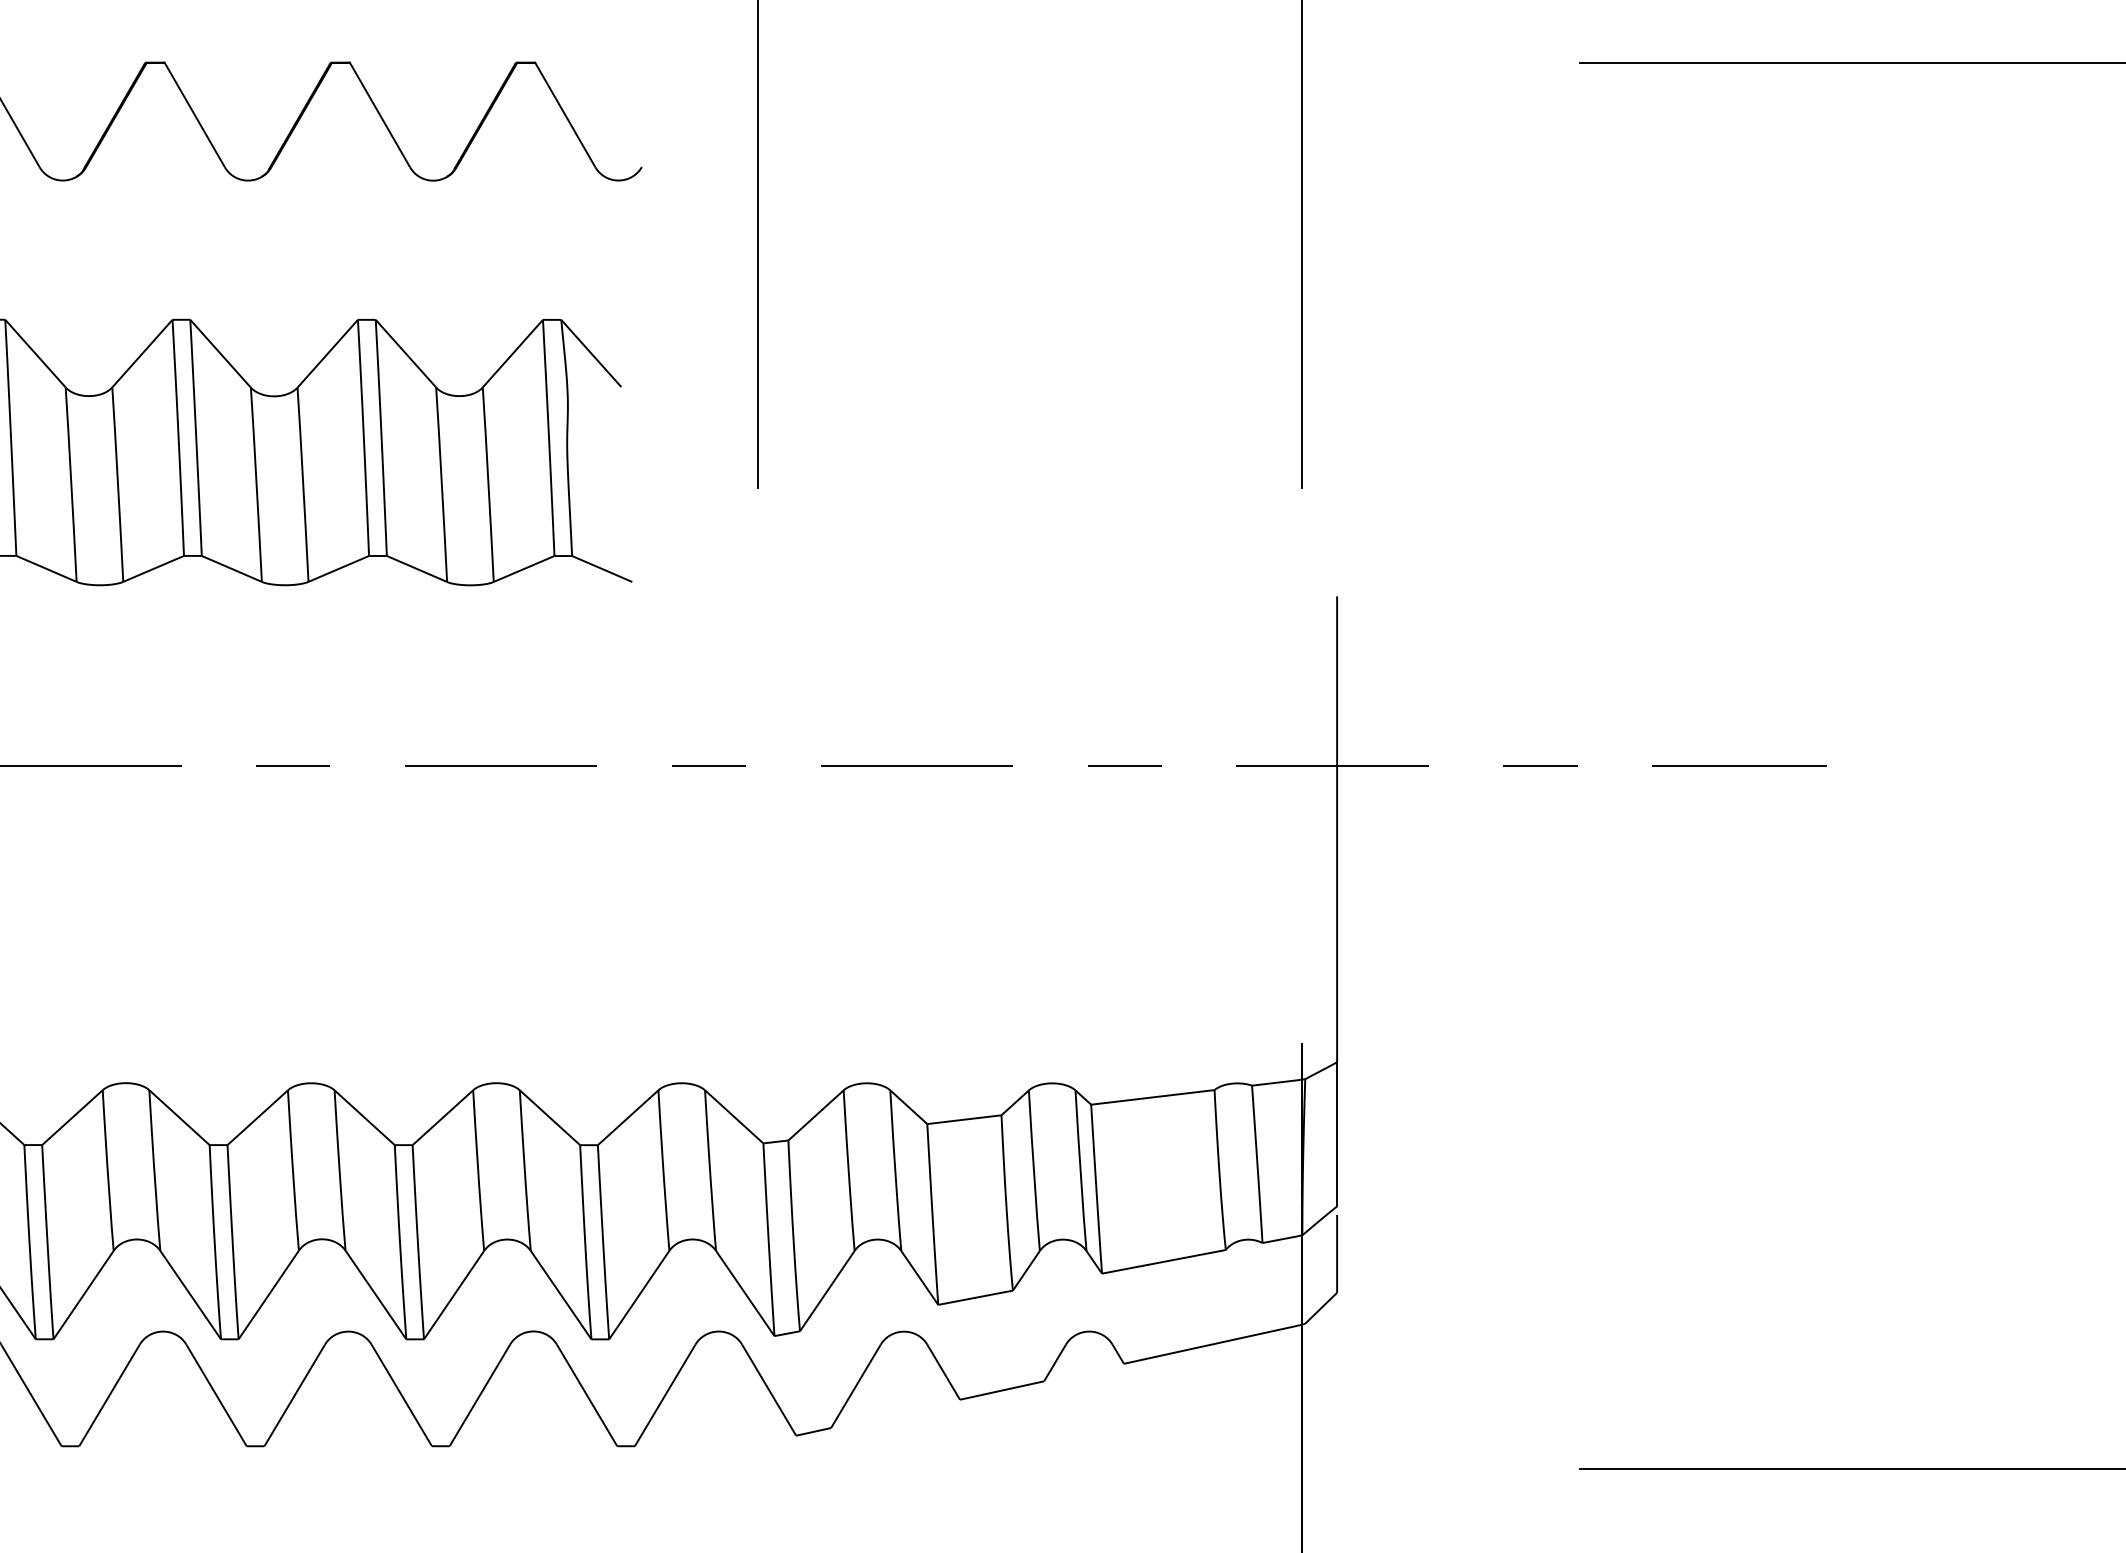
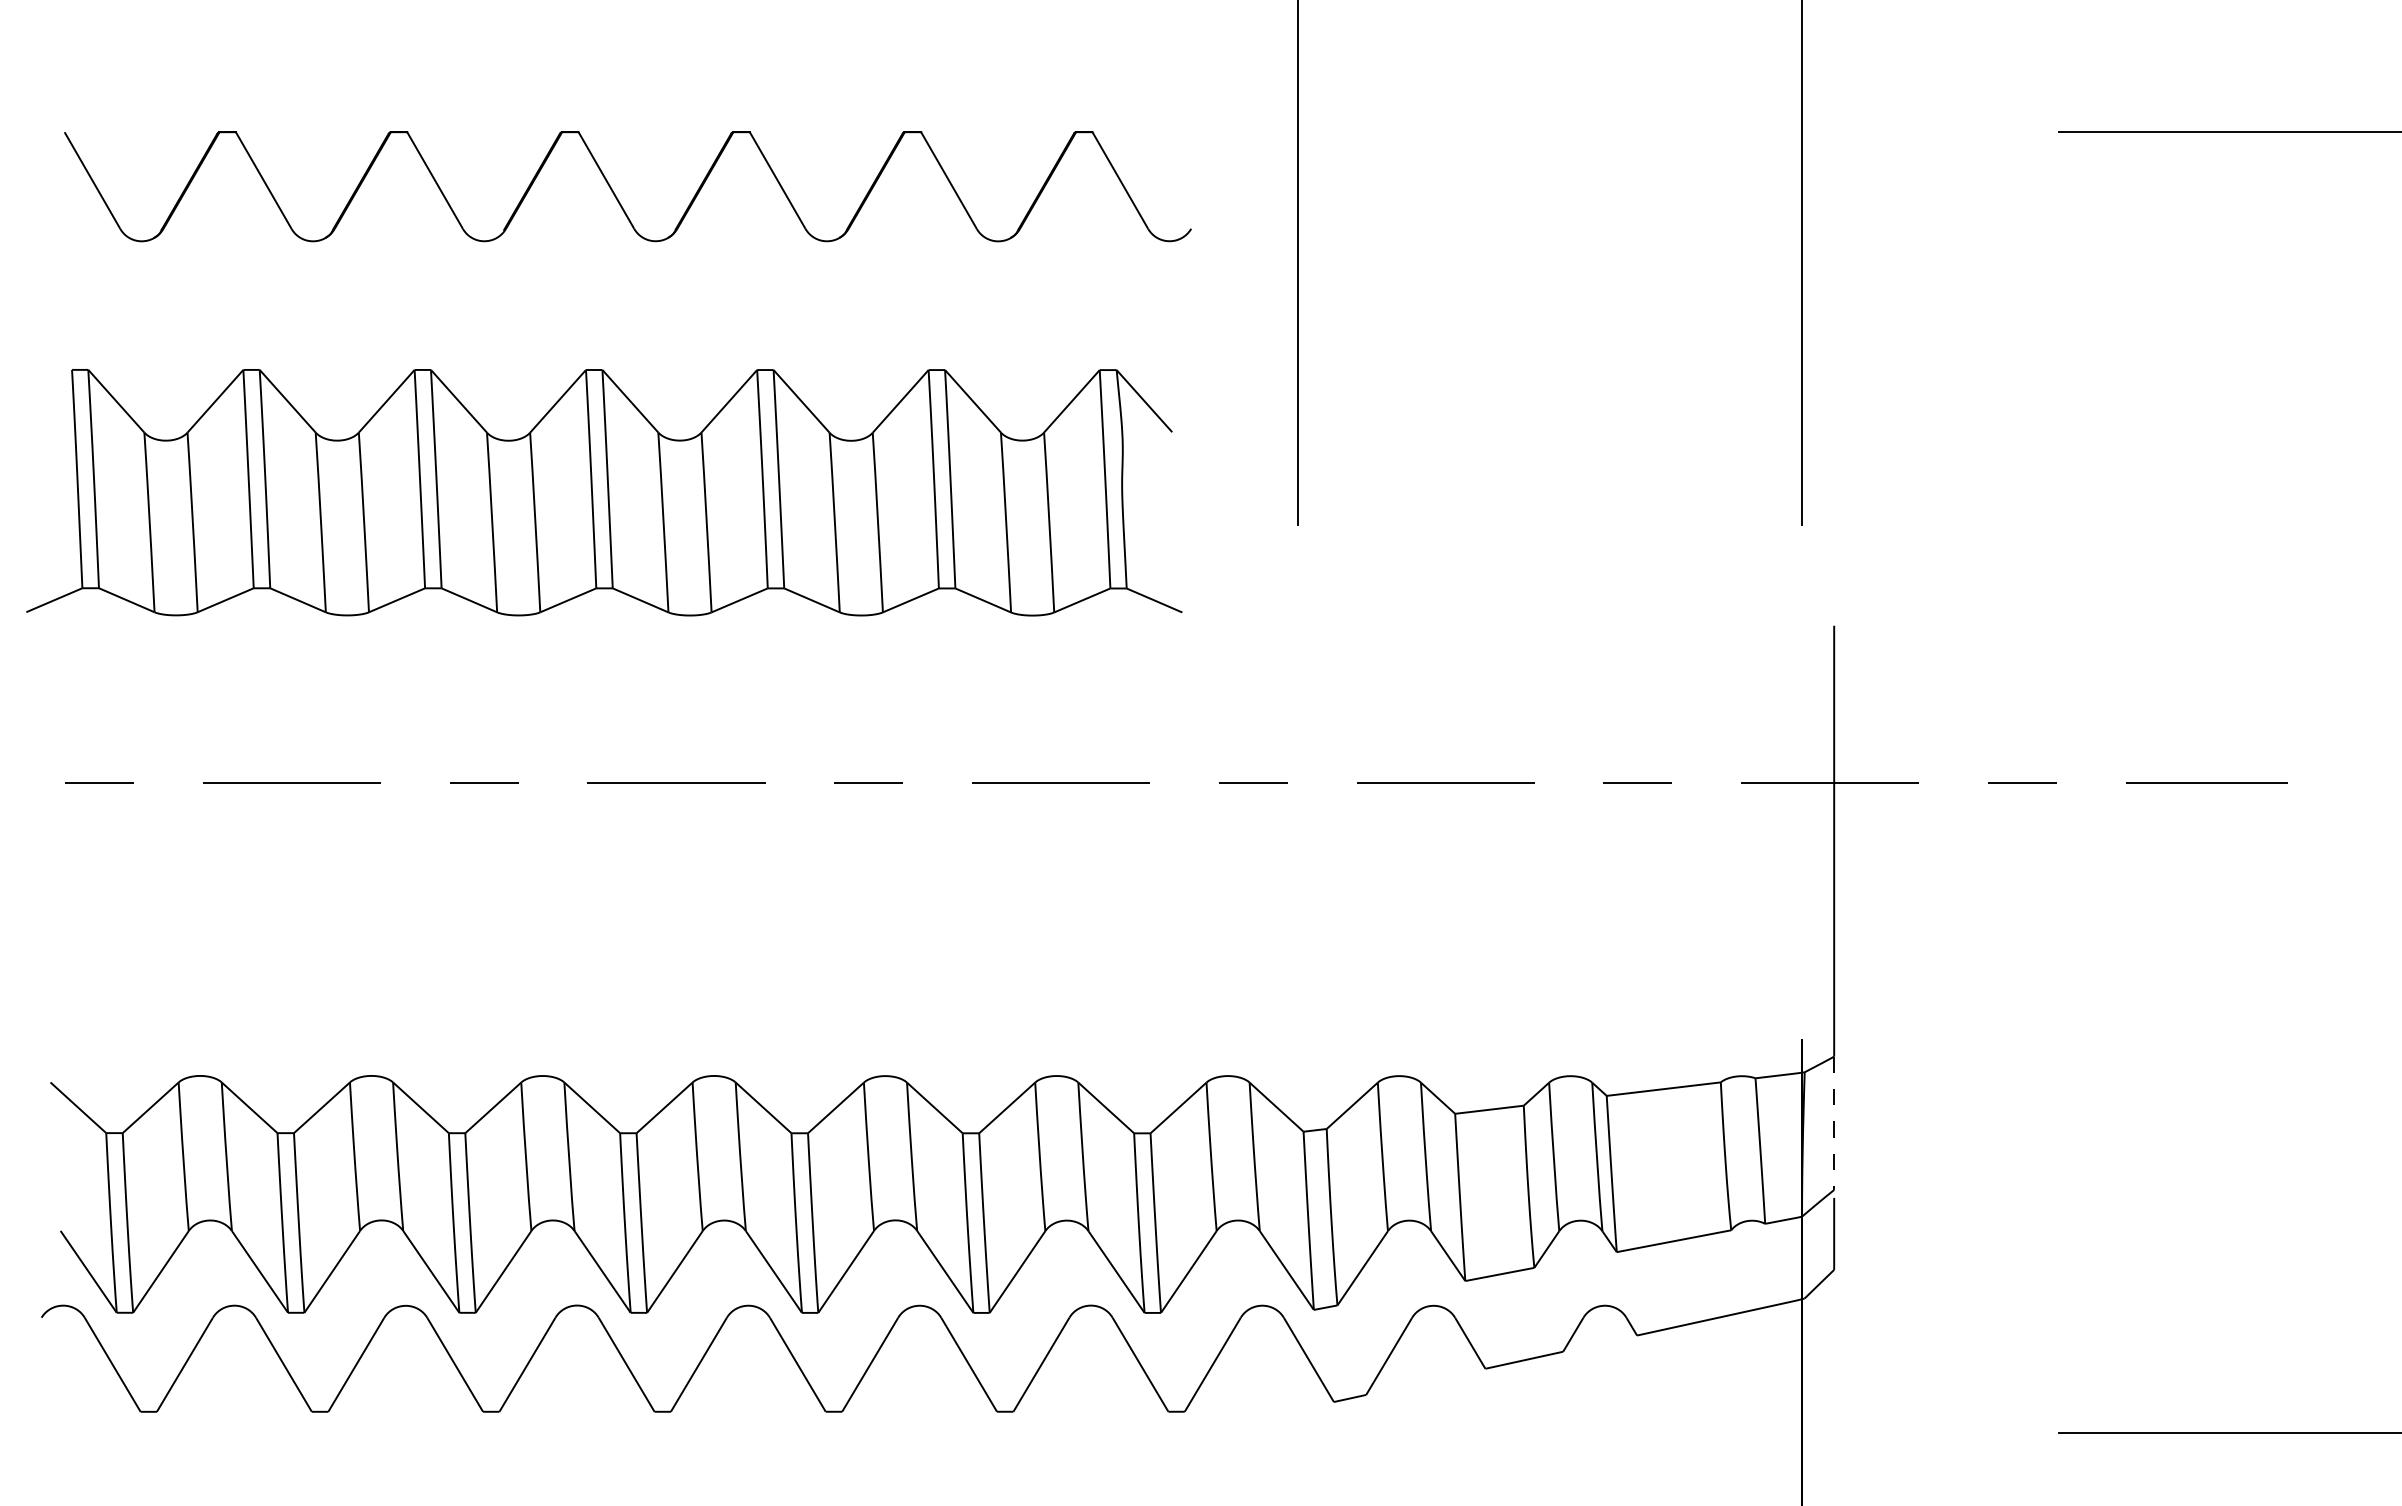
line: (1337, 1134) -> (1834, 1123), solid -> dashed

